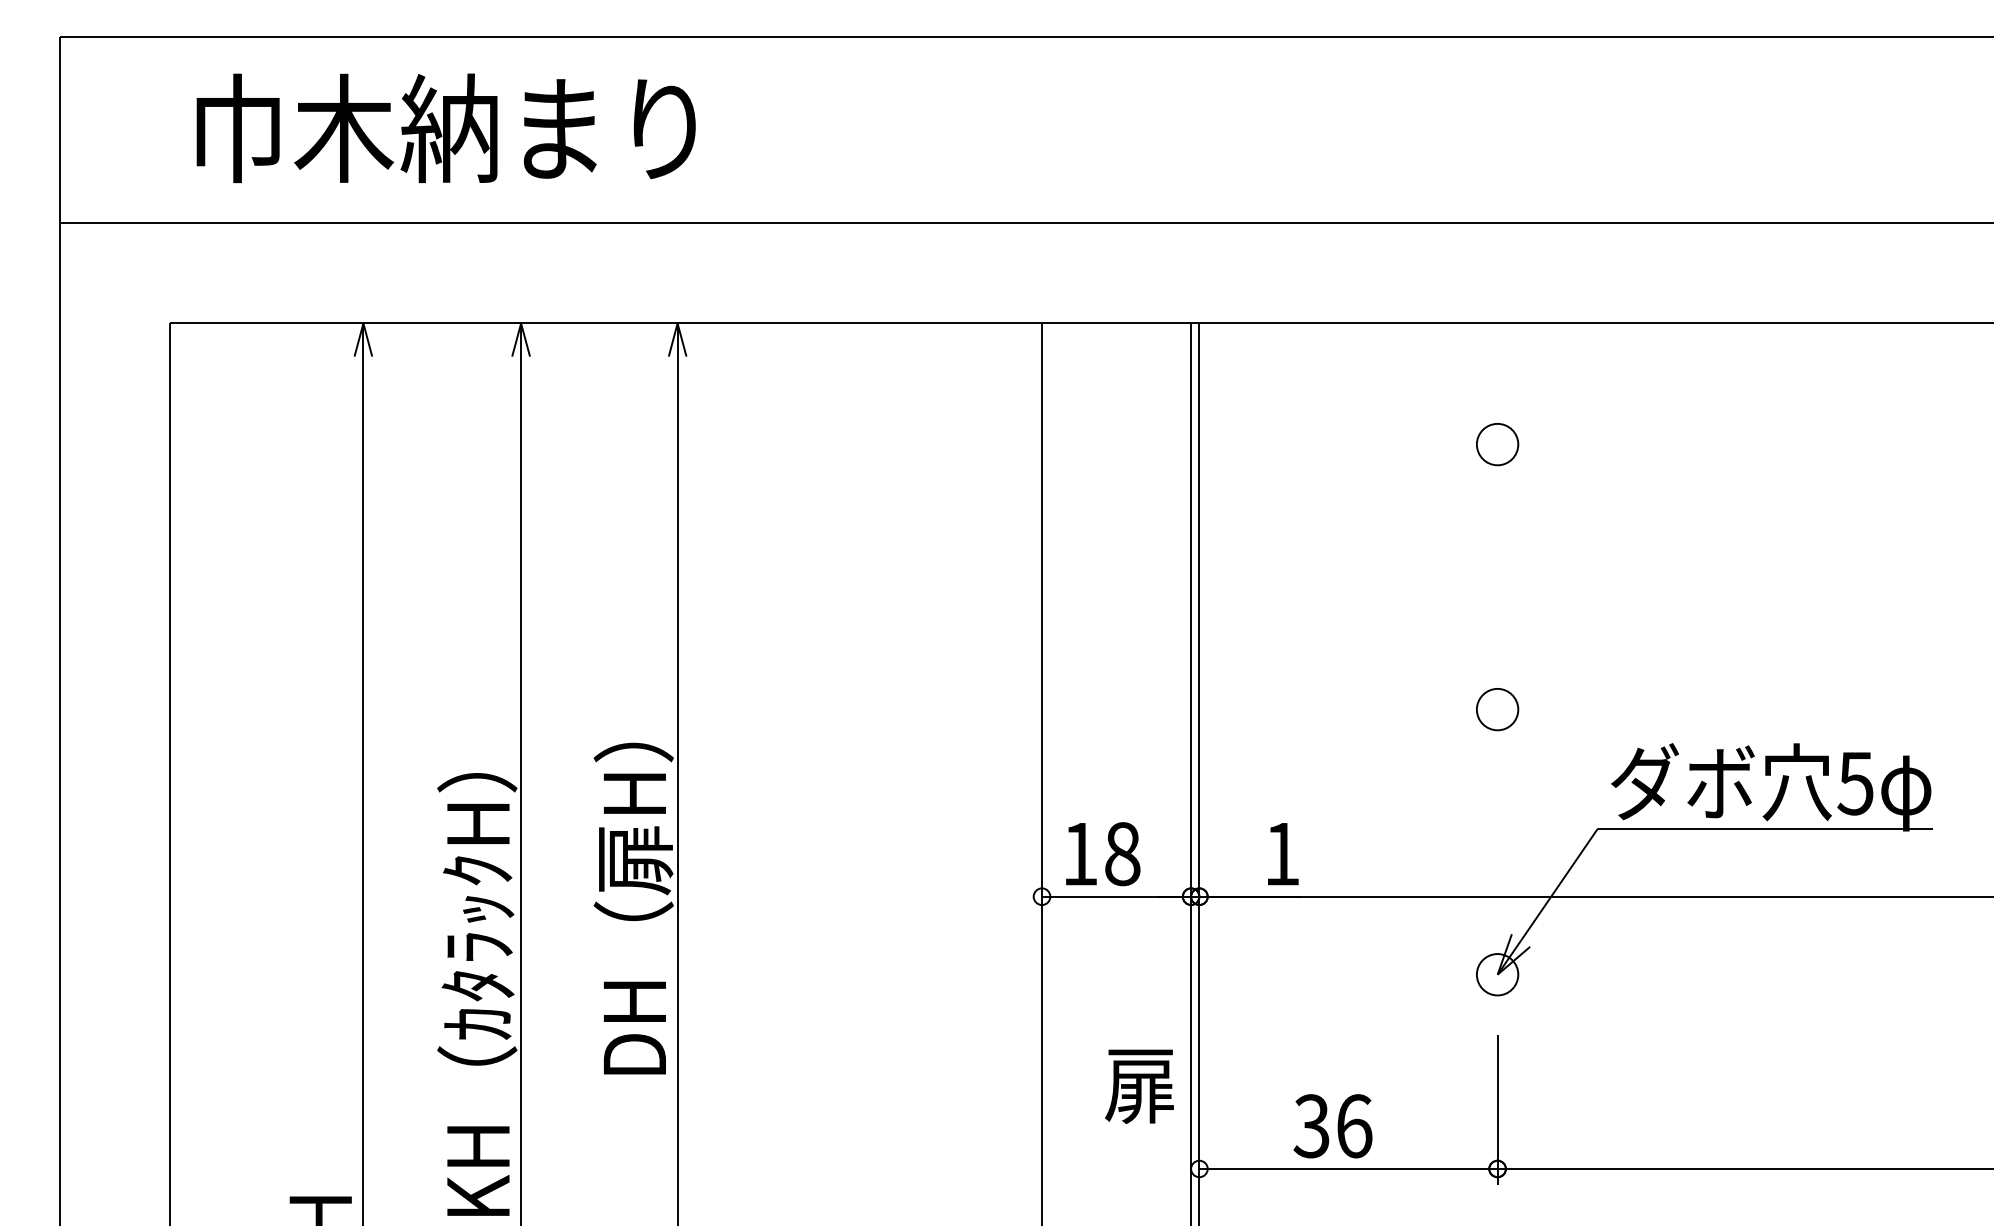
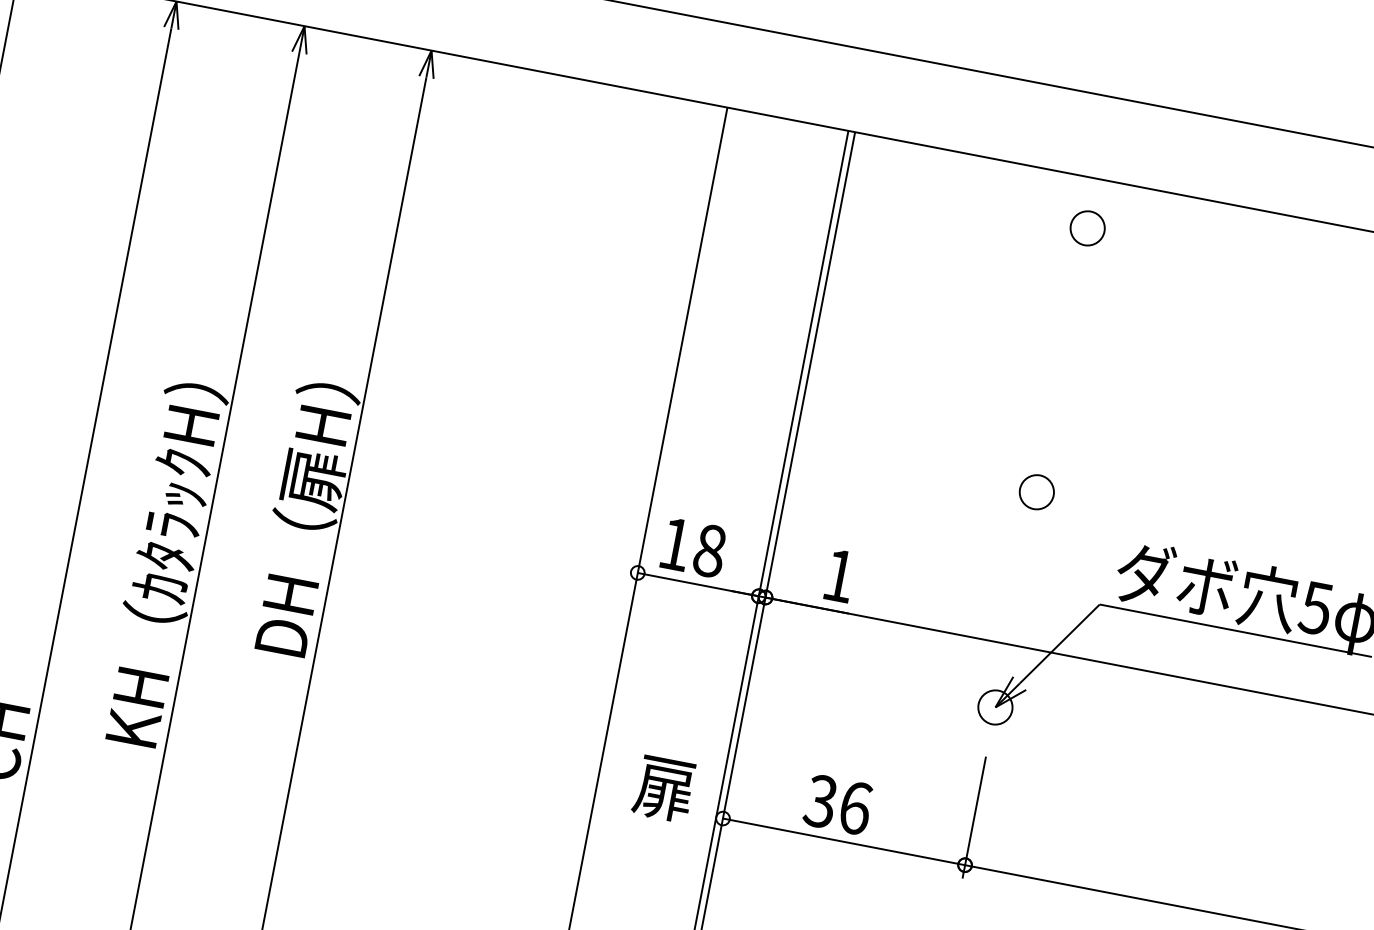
part: (1497, 444) -> (1087, 228), moved
text: (1139, 1086) -> (663, 789), moved

